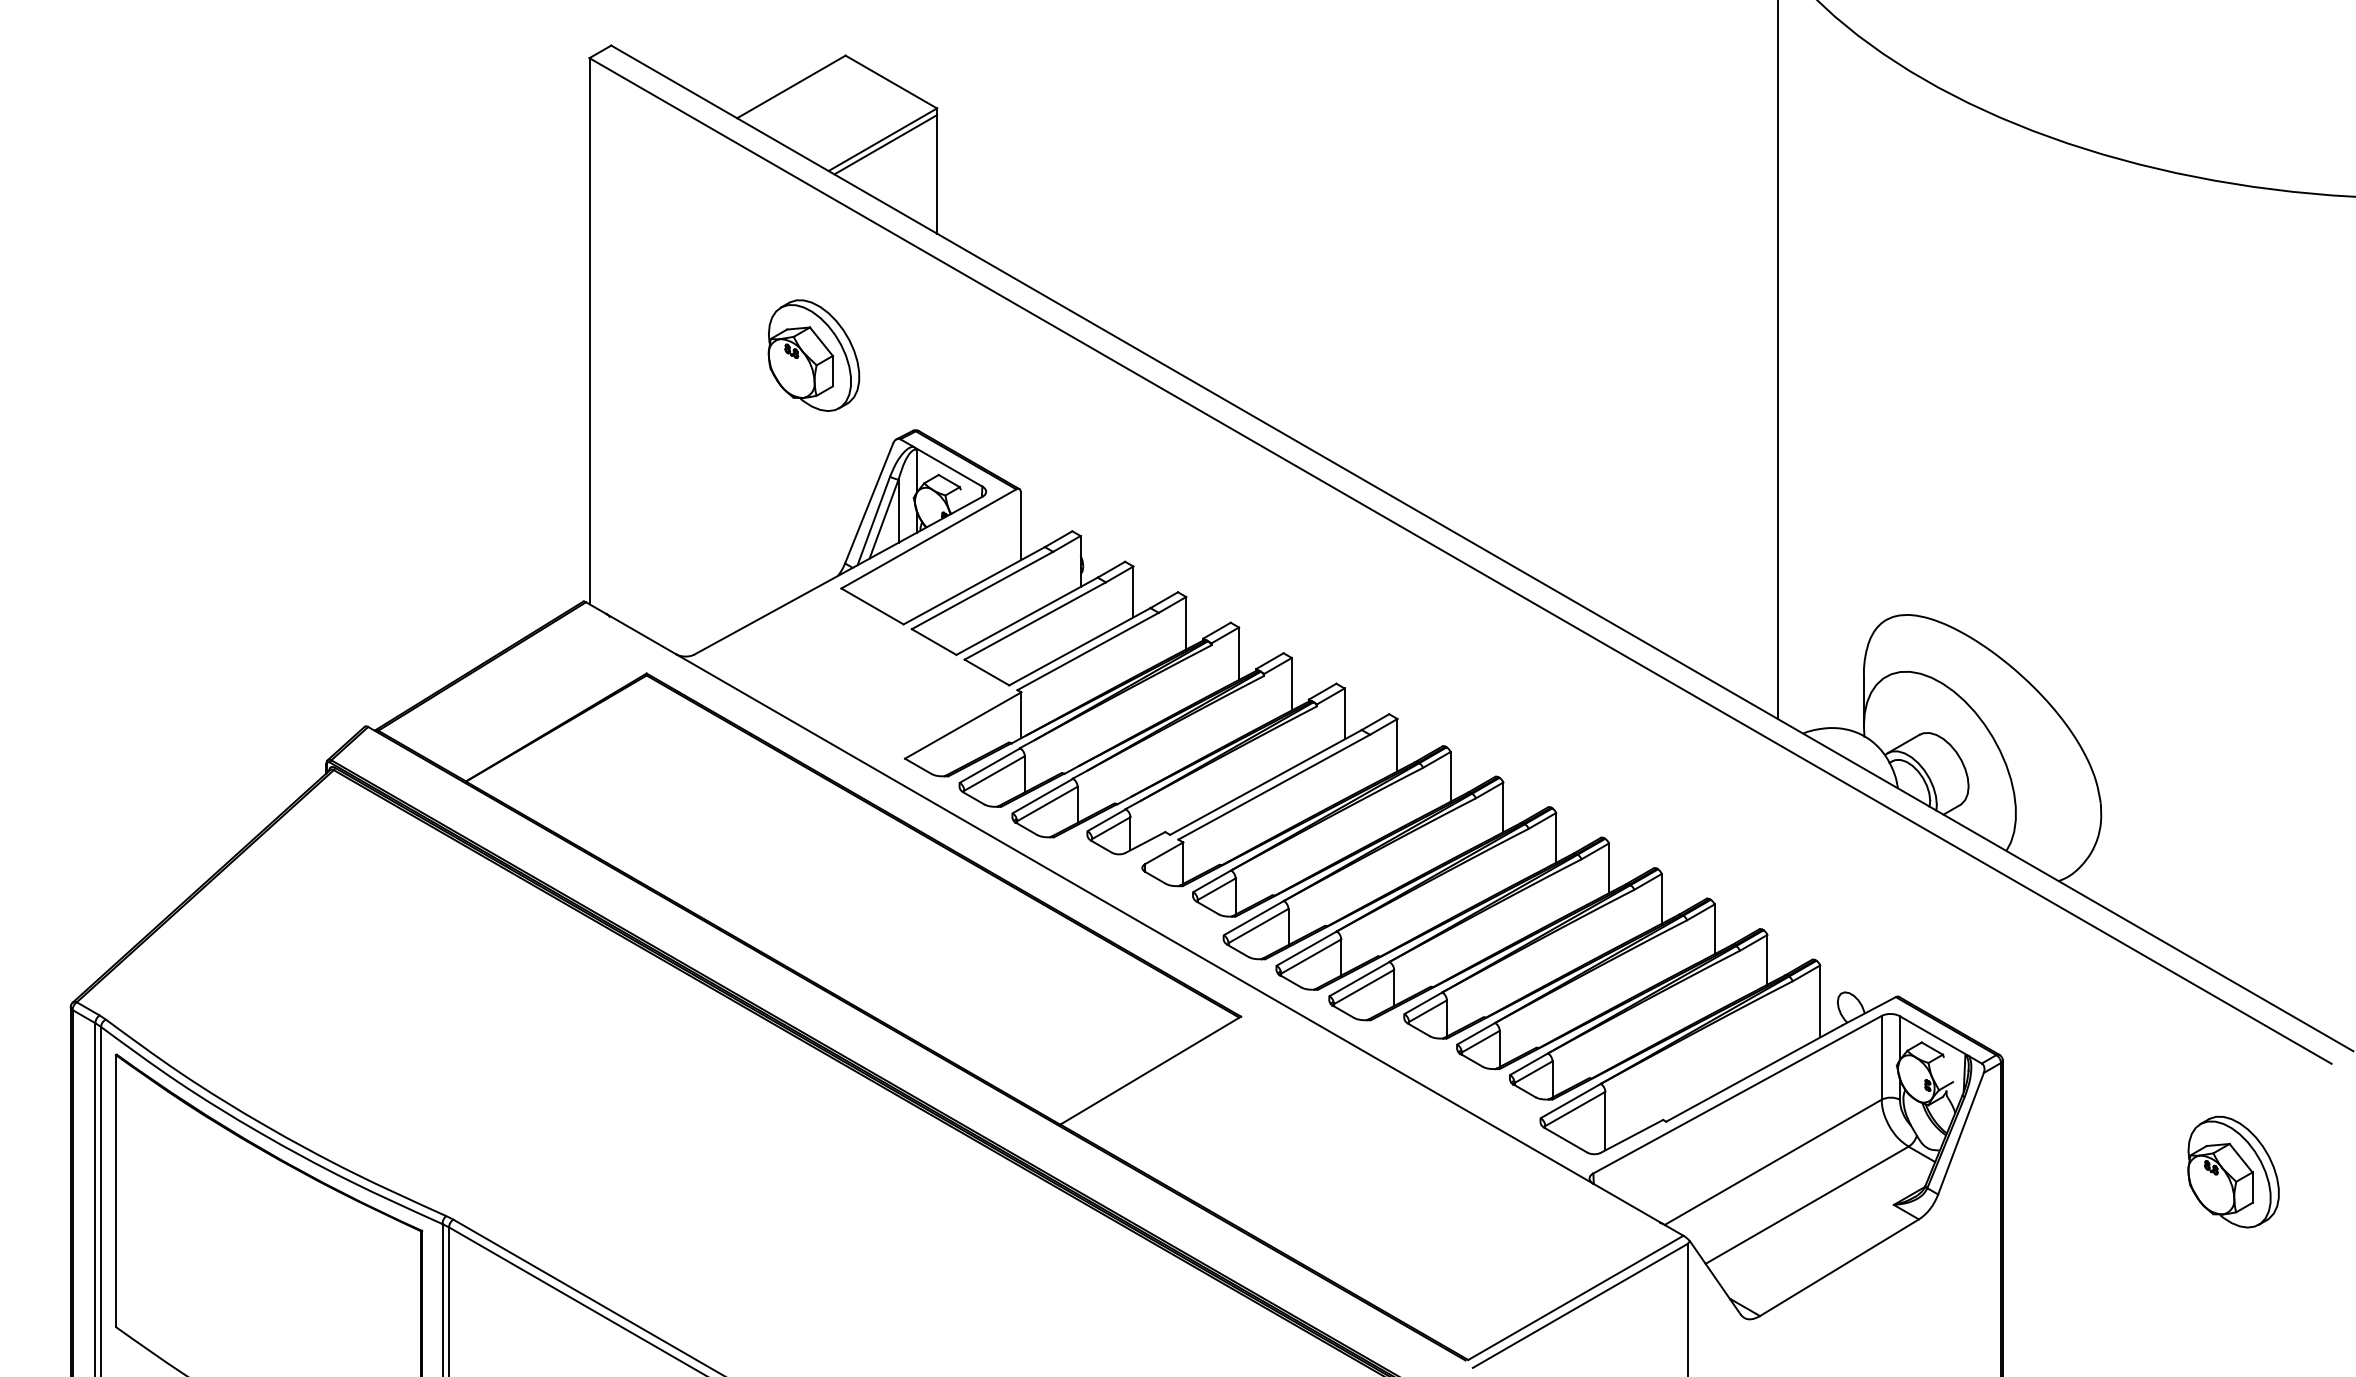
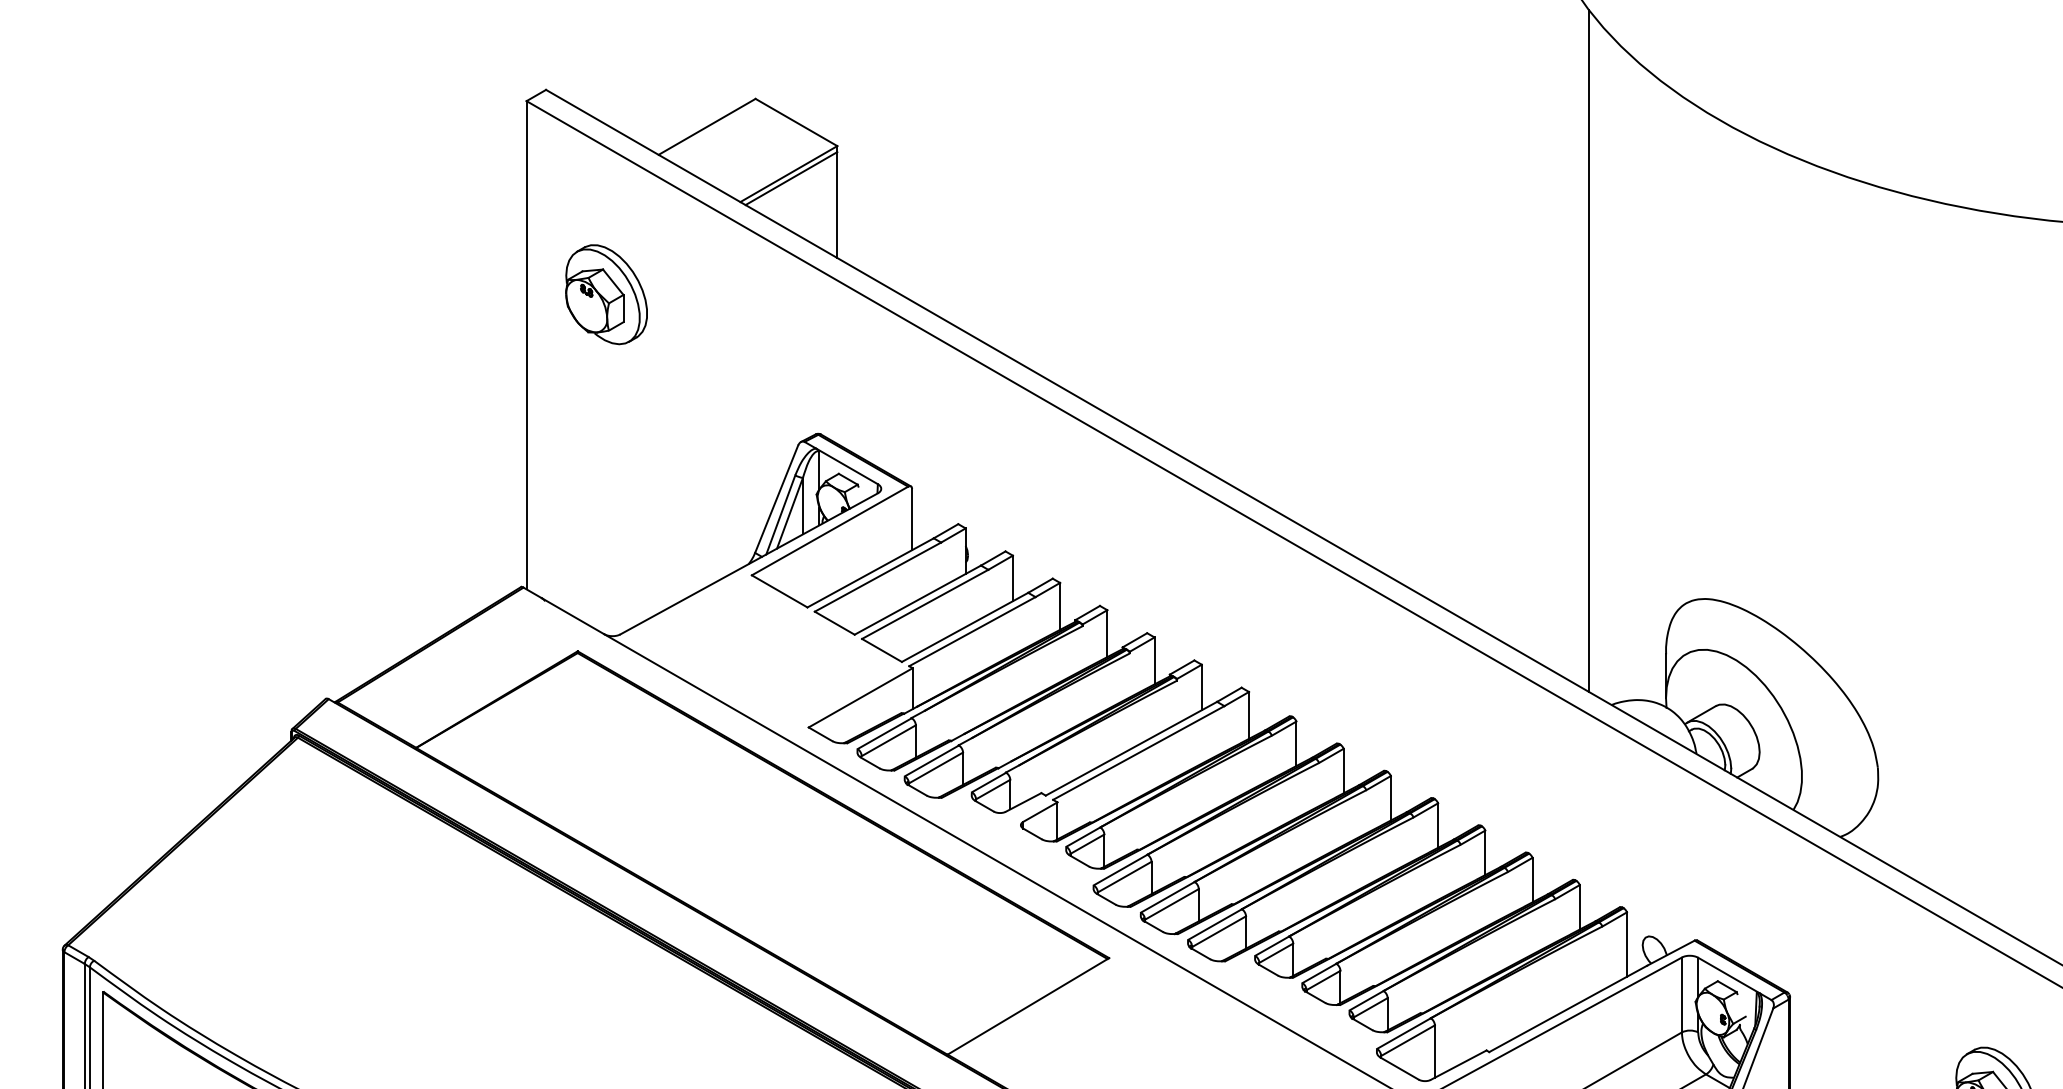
part: (813, 355) -> (606, 294), moved

